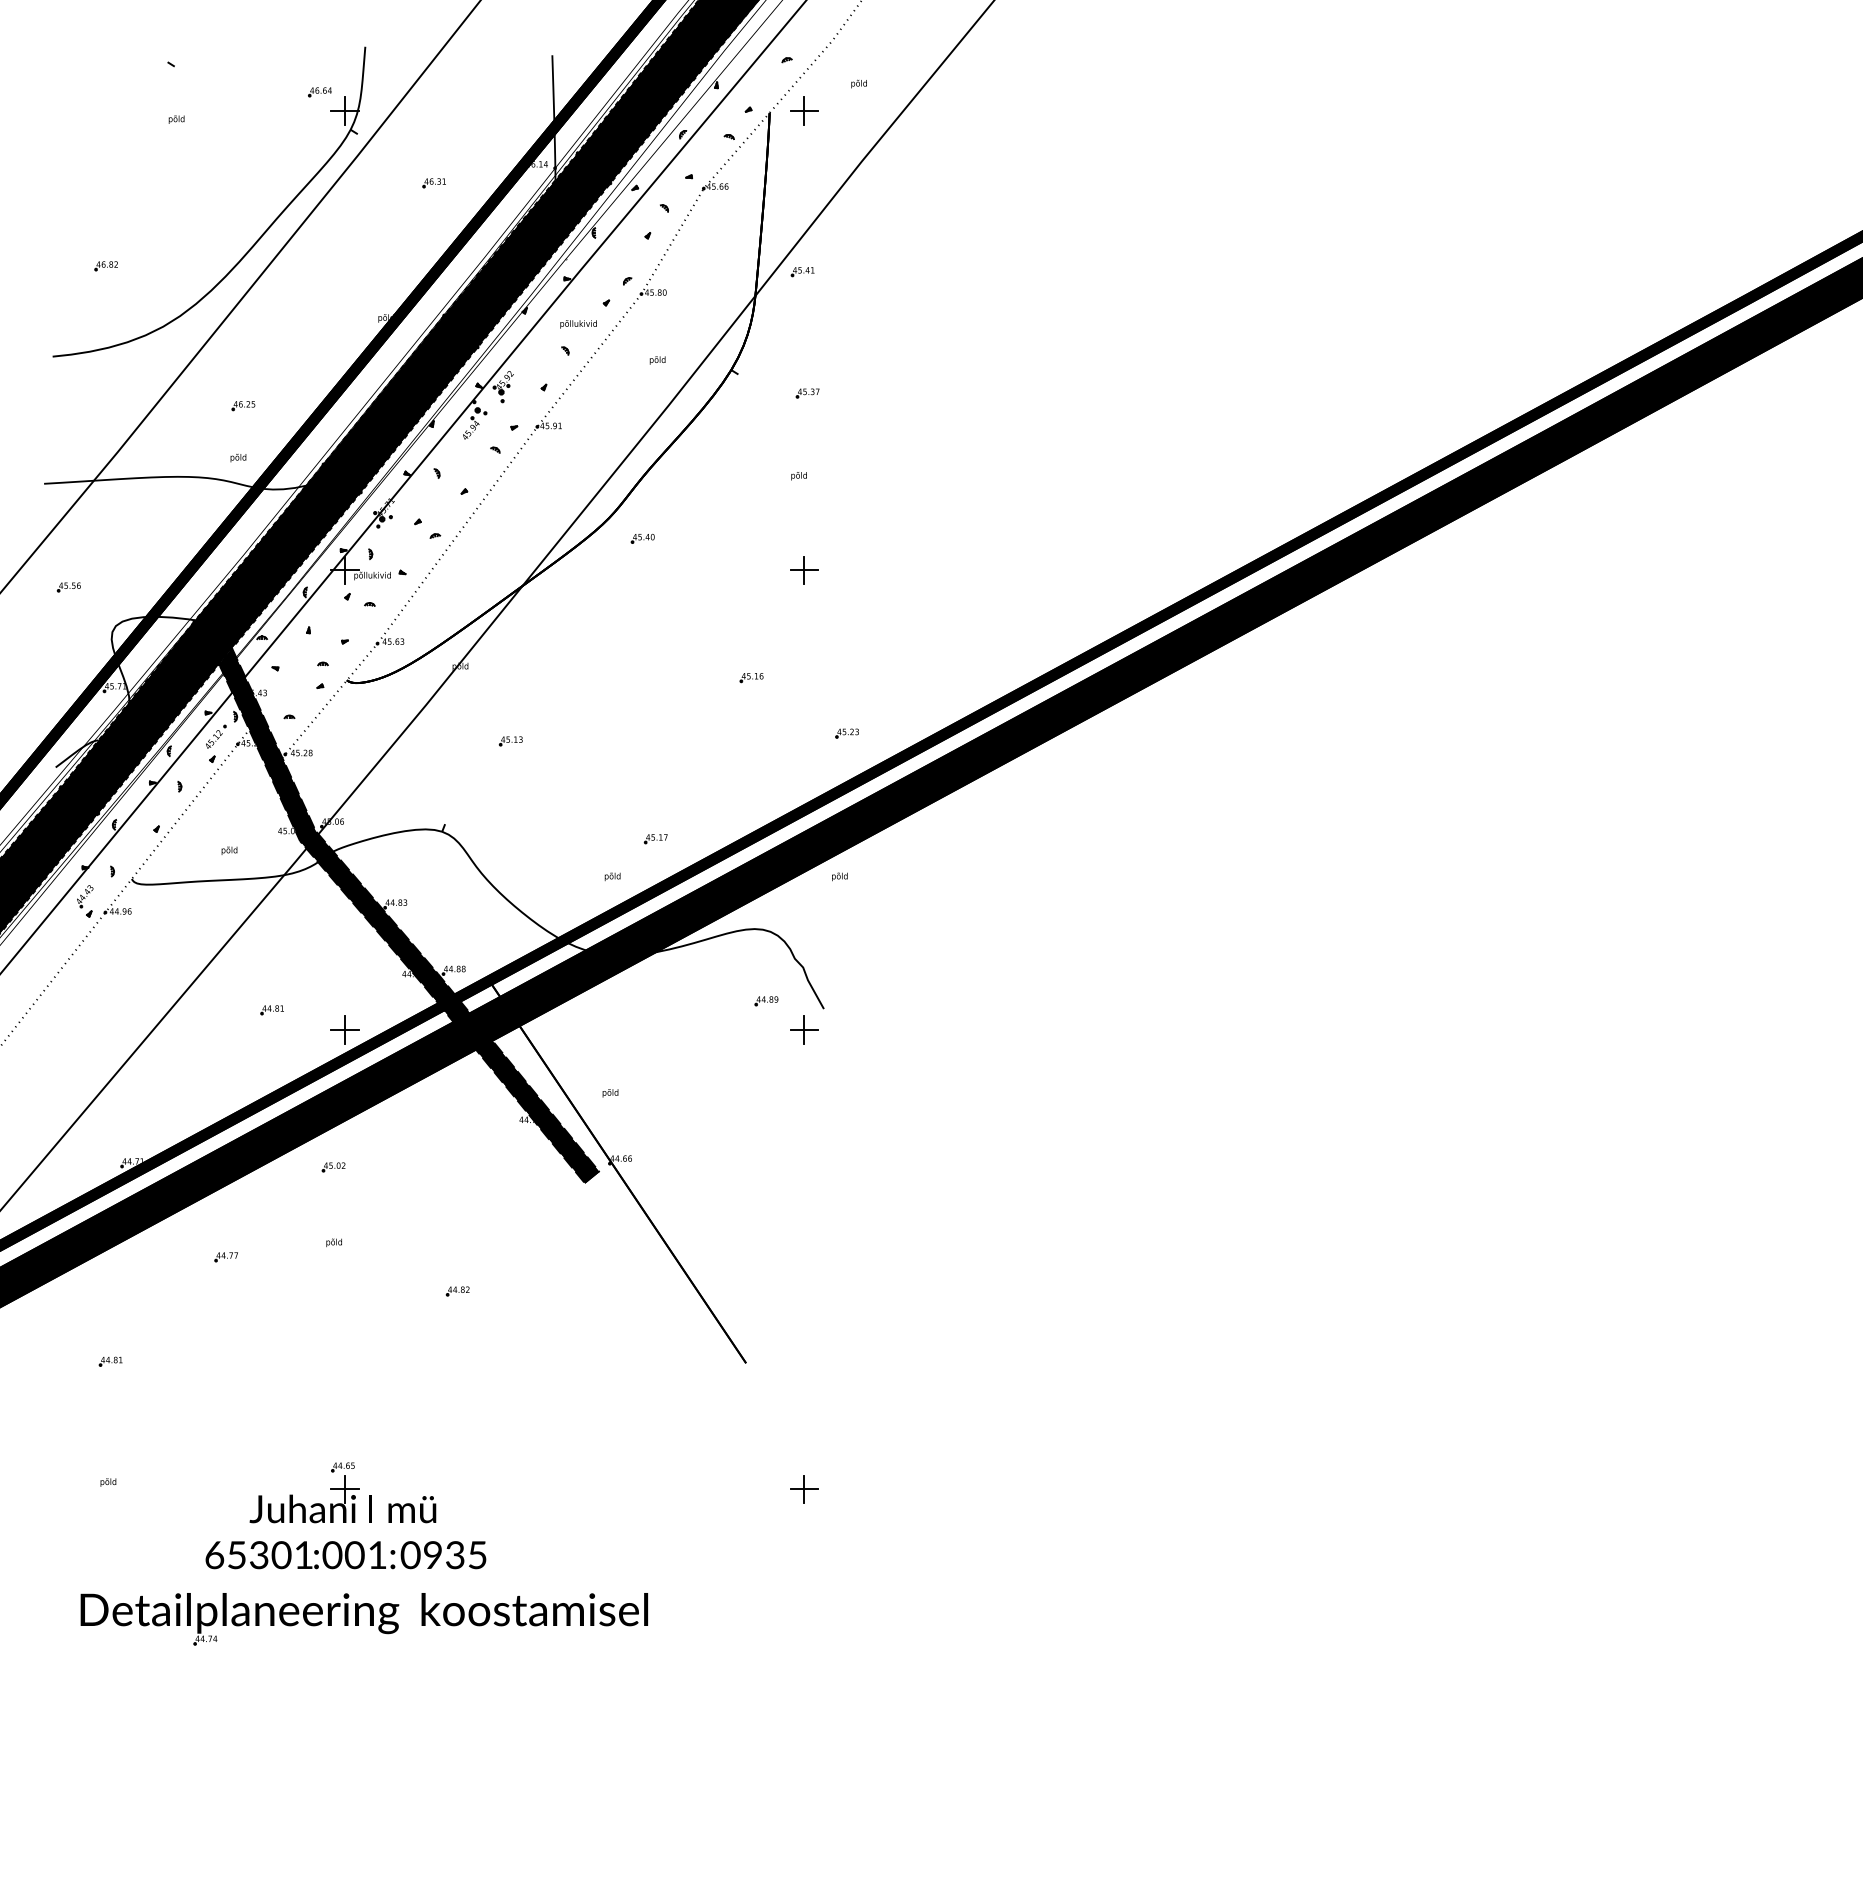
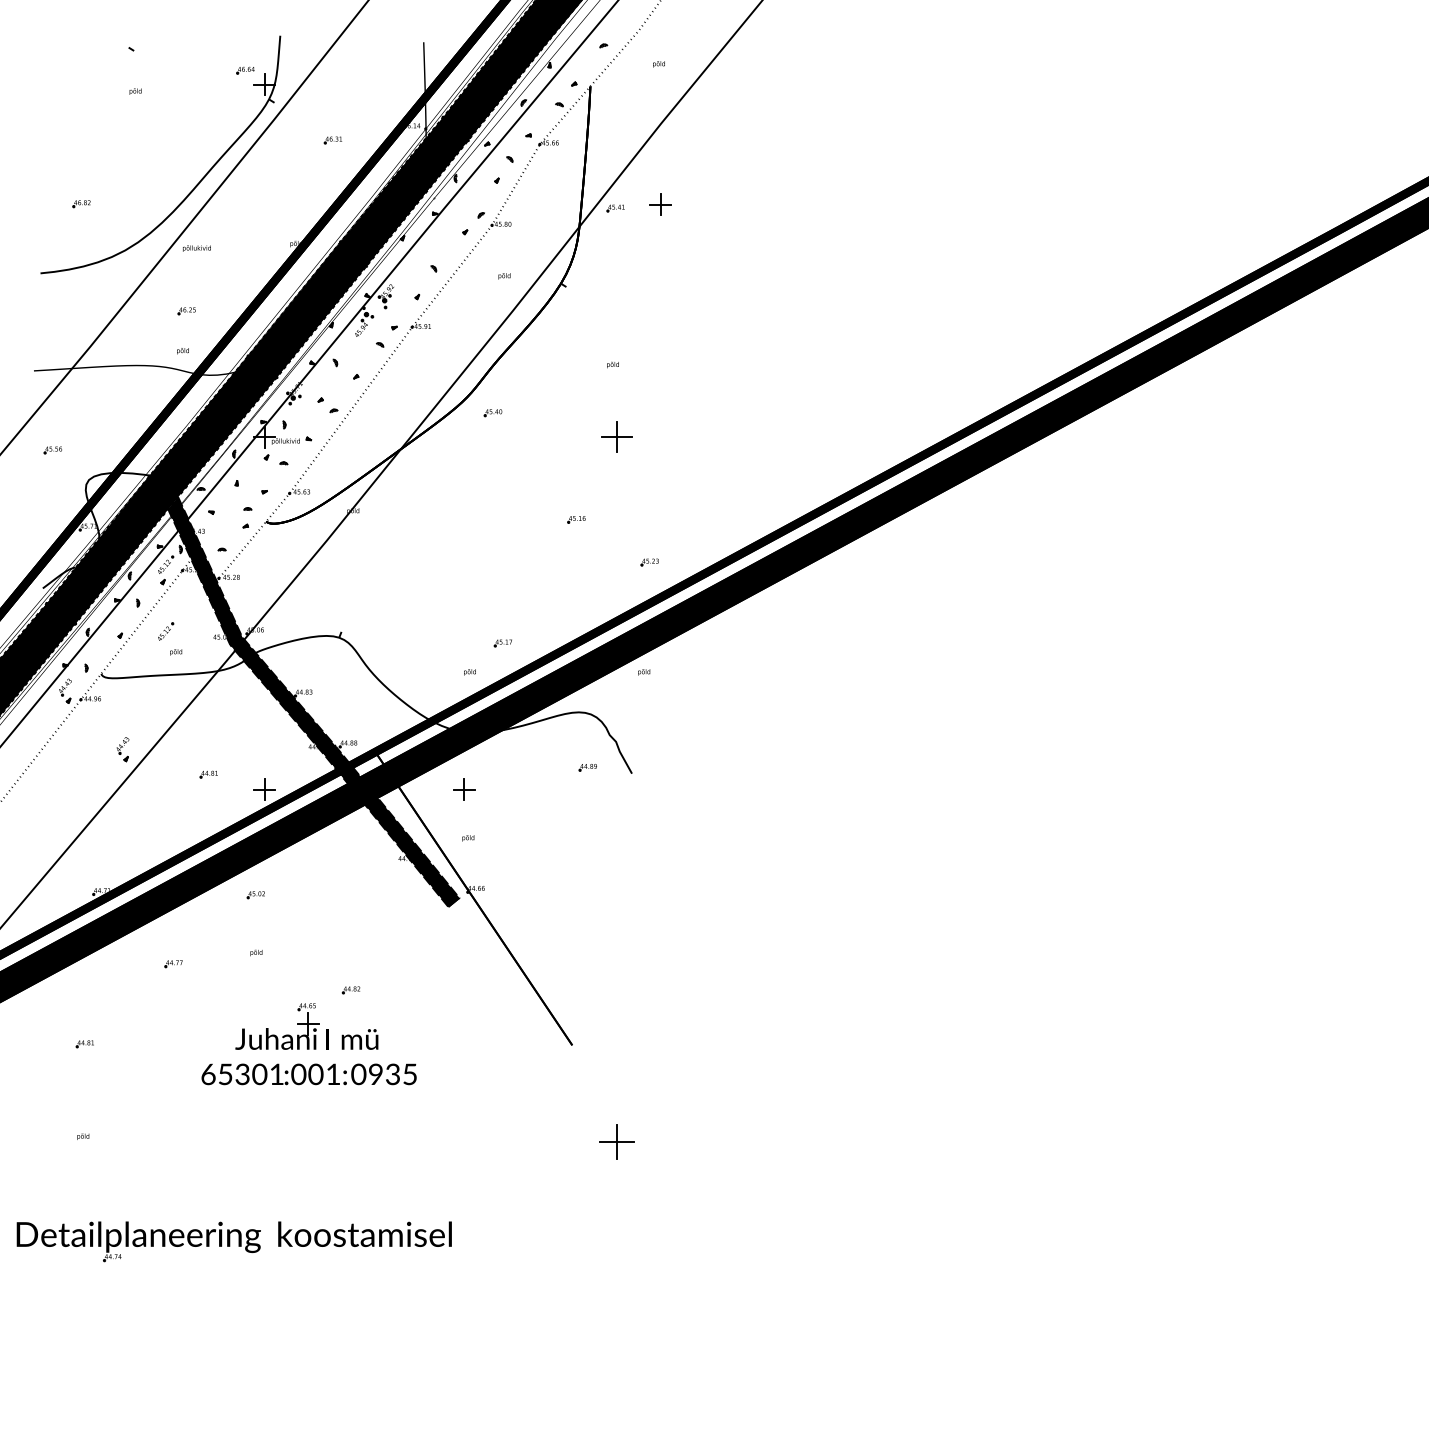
part: (804, 110) -> (660, 204), moved
text: (578, 324) -> (196, 248), moved
part: (807, 393) -> (619, 301), removed
part: (804, 570) -> (617, 437), size x1.4
part: (510, 741) -> (391, 568), removed
part: (216, 823) -> (166, 631), added
part: (160, 977) -> (123, 749), added
part: (804, 1029) -> (464, 789), moved
part: (804, 1489) -> (617, 1142), size x1.6
part: (345, 1515) -> (308, 1043), moved
part: (363, 1619) -> (233, 1241), moved

